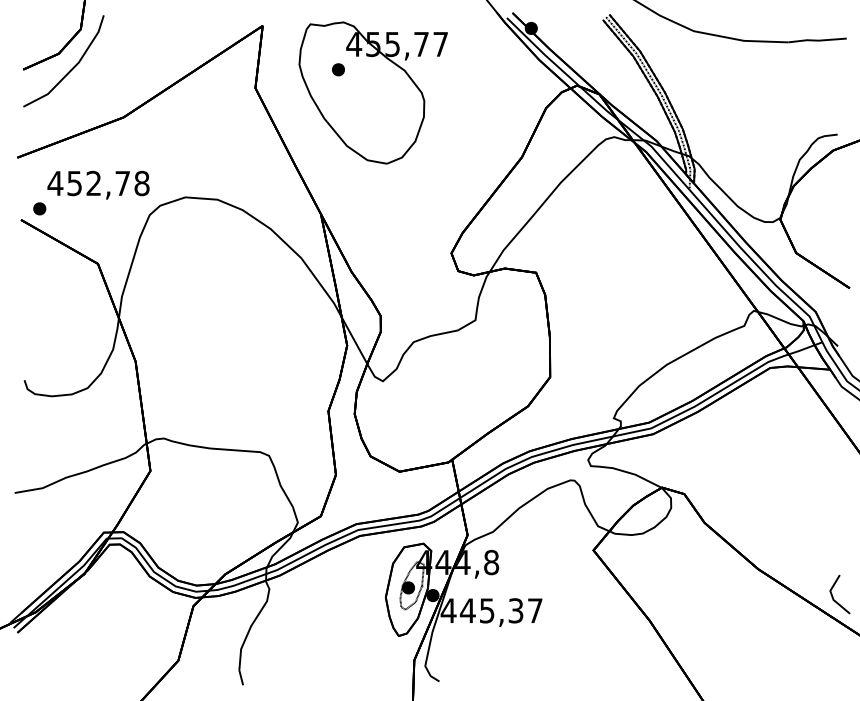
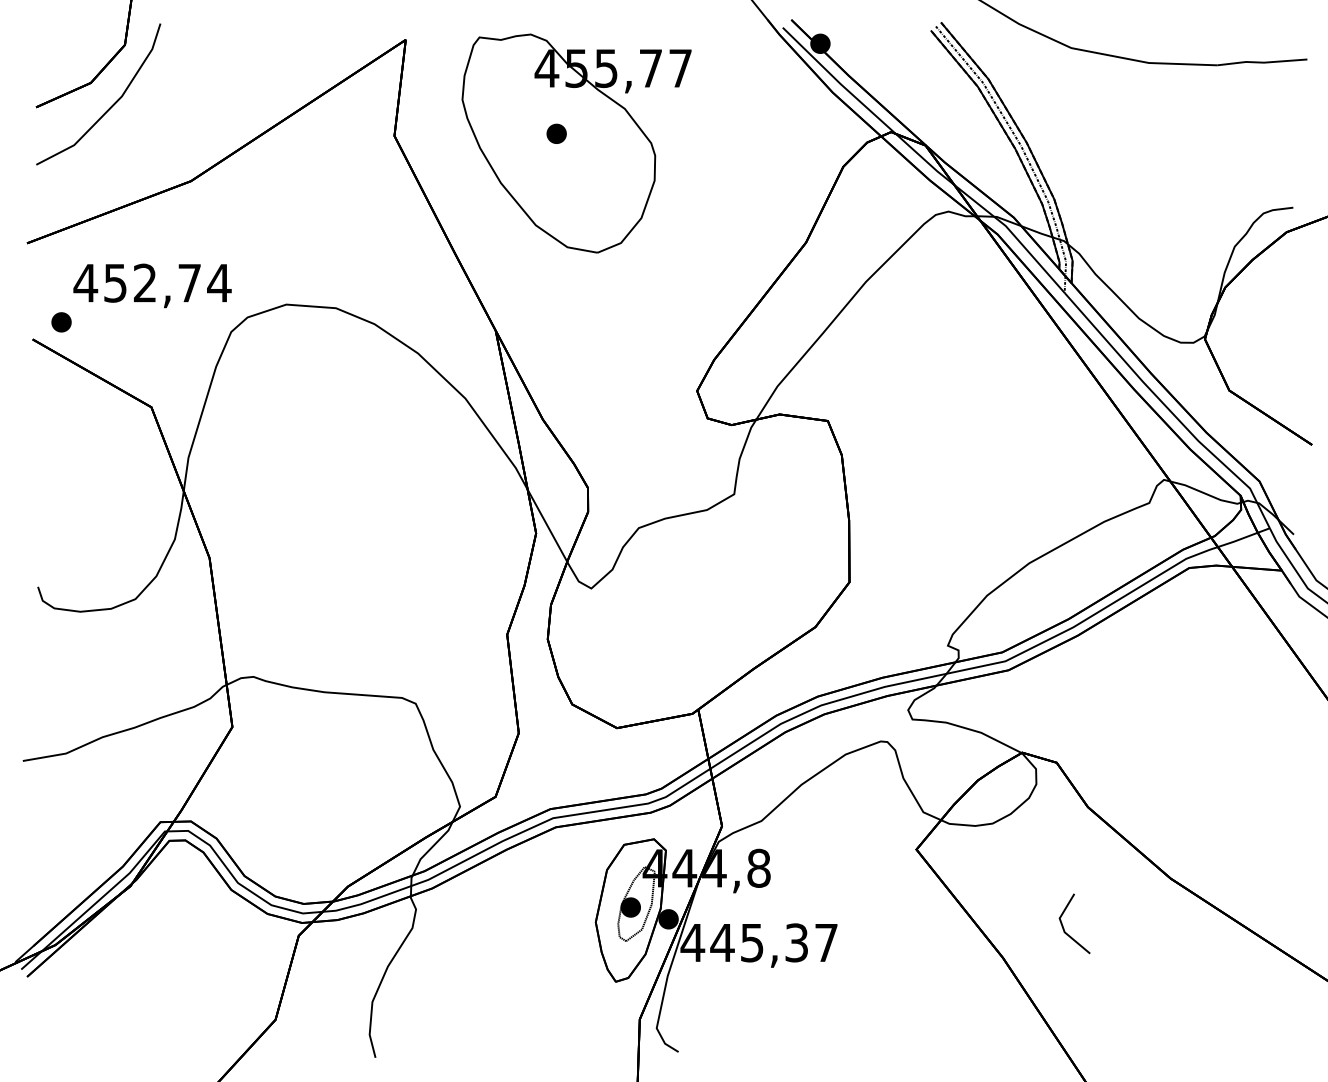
part: (338, 69) -> (556, 133), moved
text: (141, 183) -> (218, 283), 452,78 -> 452,74
part: (833, 596) -> (1064, 926), moved

